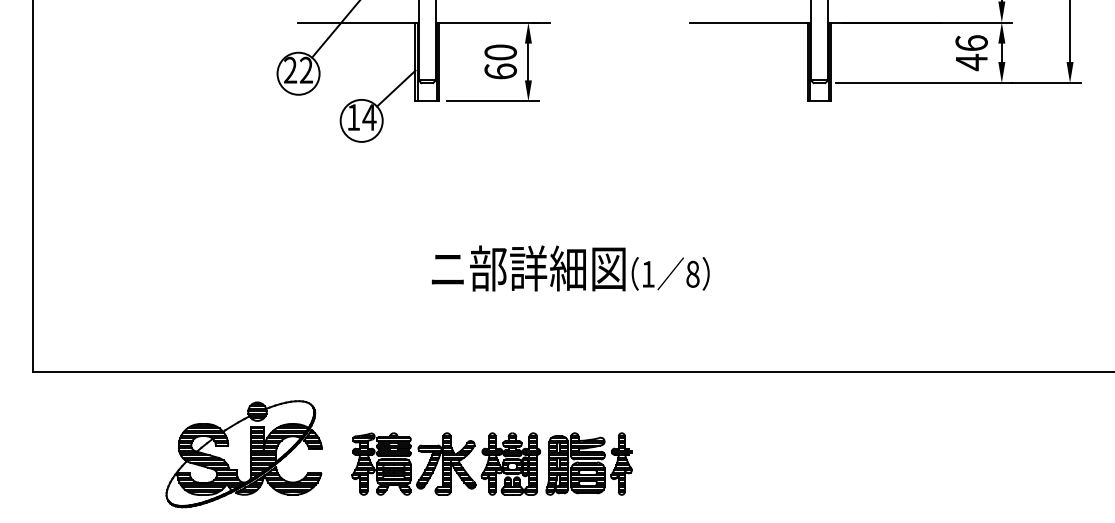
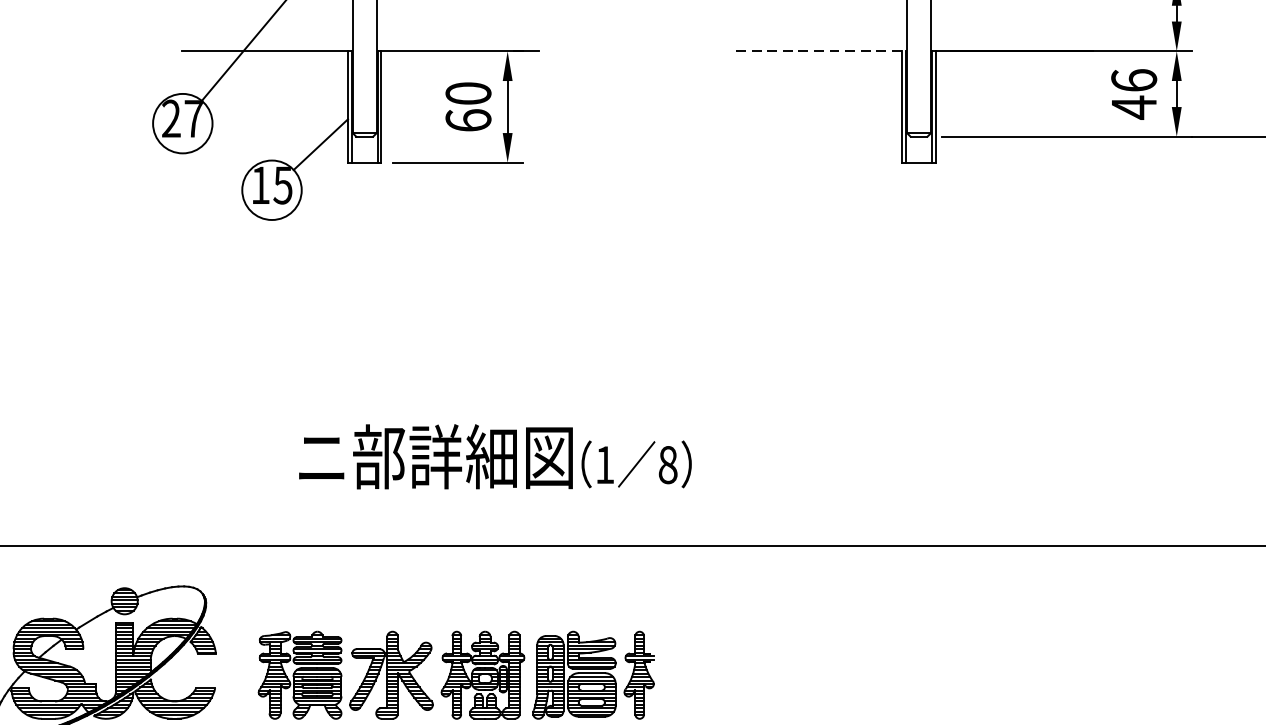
line: (750, 22) -> (821, 51), solid -> dashed
text: (305, 69) -> (192, 117), 22 -> 27
text: (369, 117) -> (283, 185), 14 -> 15
text: (570, 268) -> (495, 456), moved

